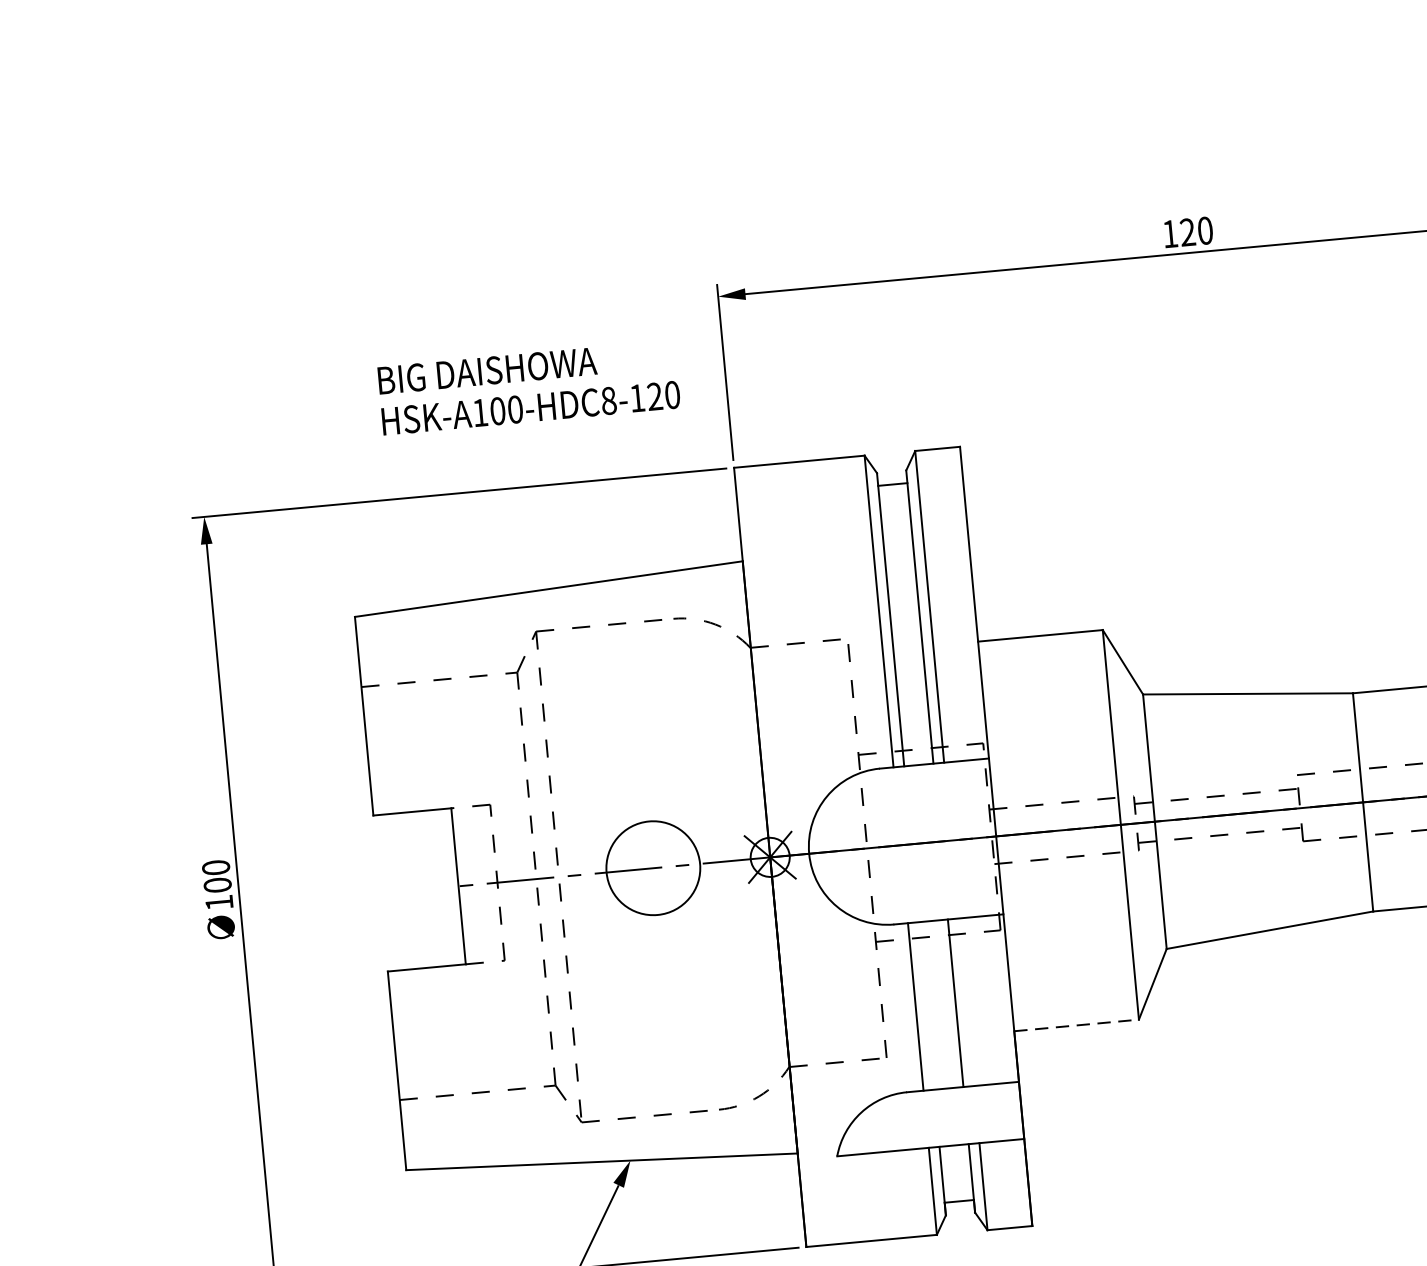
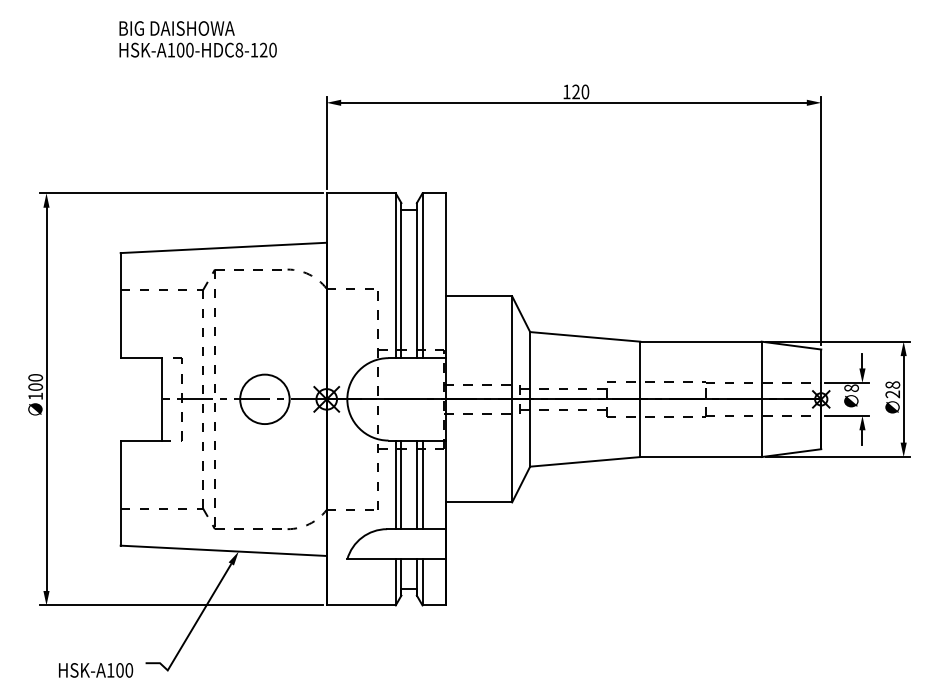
text: (527, 388) -> (197, 39), moved
line: (966, 1001) -> (422, 484), added
line: (926, 1005) -> (401, 484), added
line: (1077, 1025) -> (479, 502), dashed -> solid

